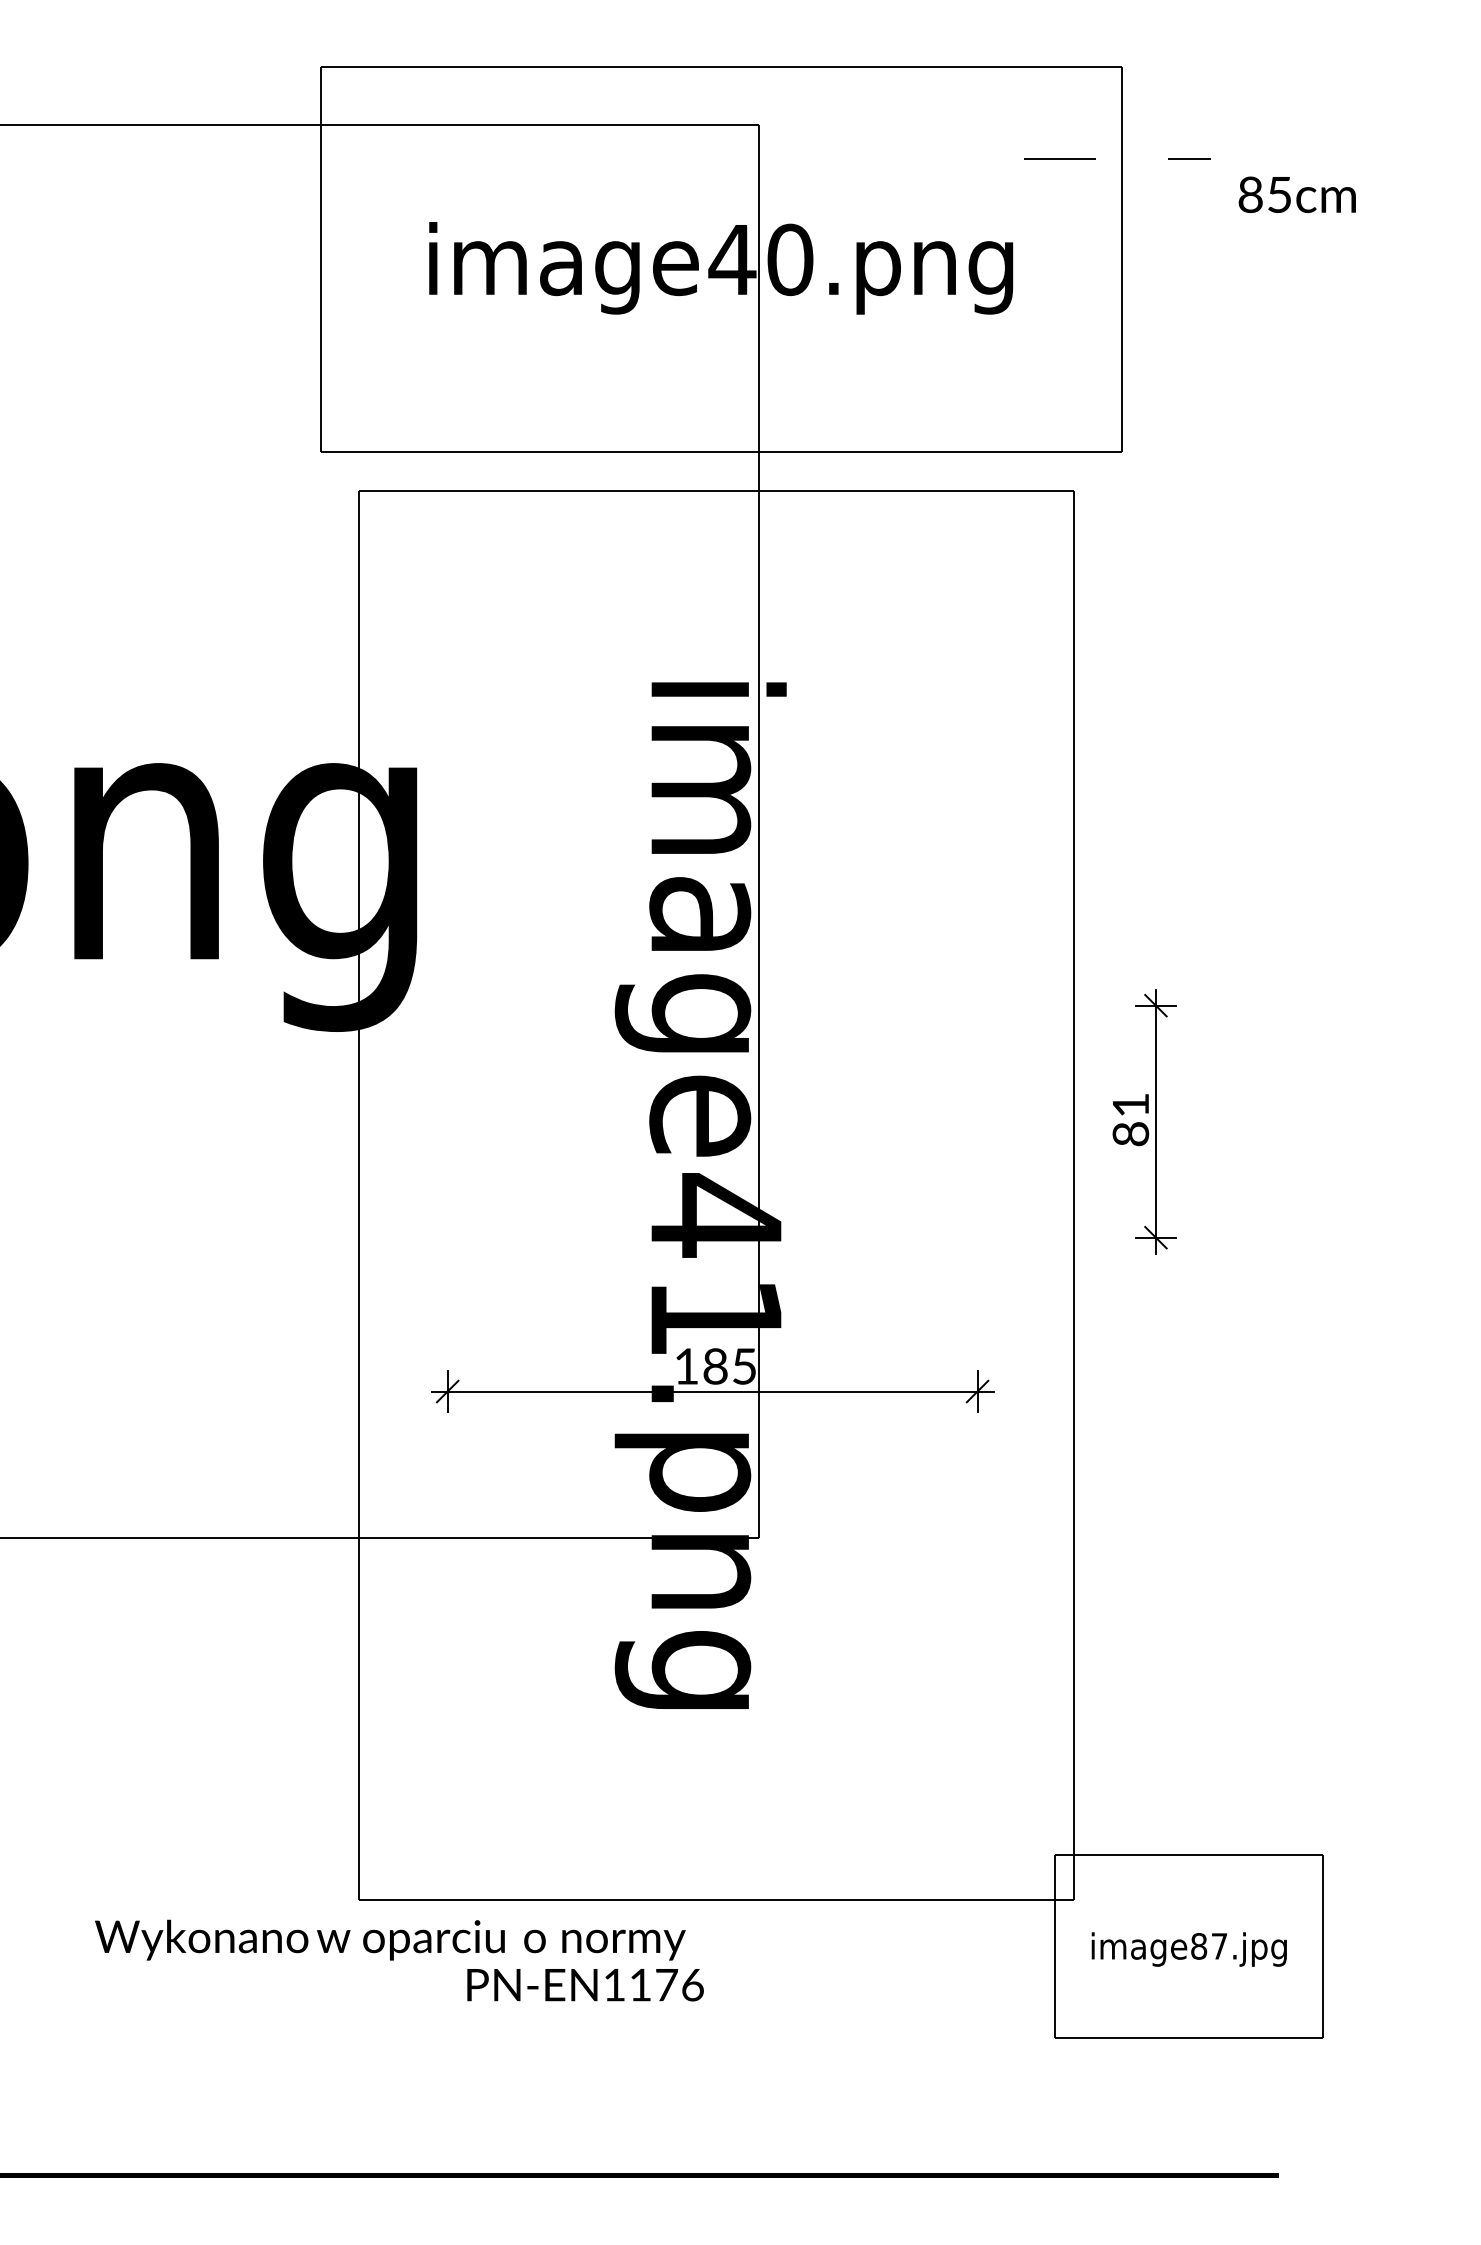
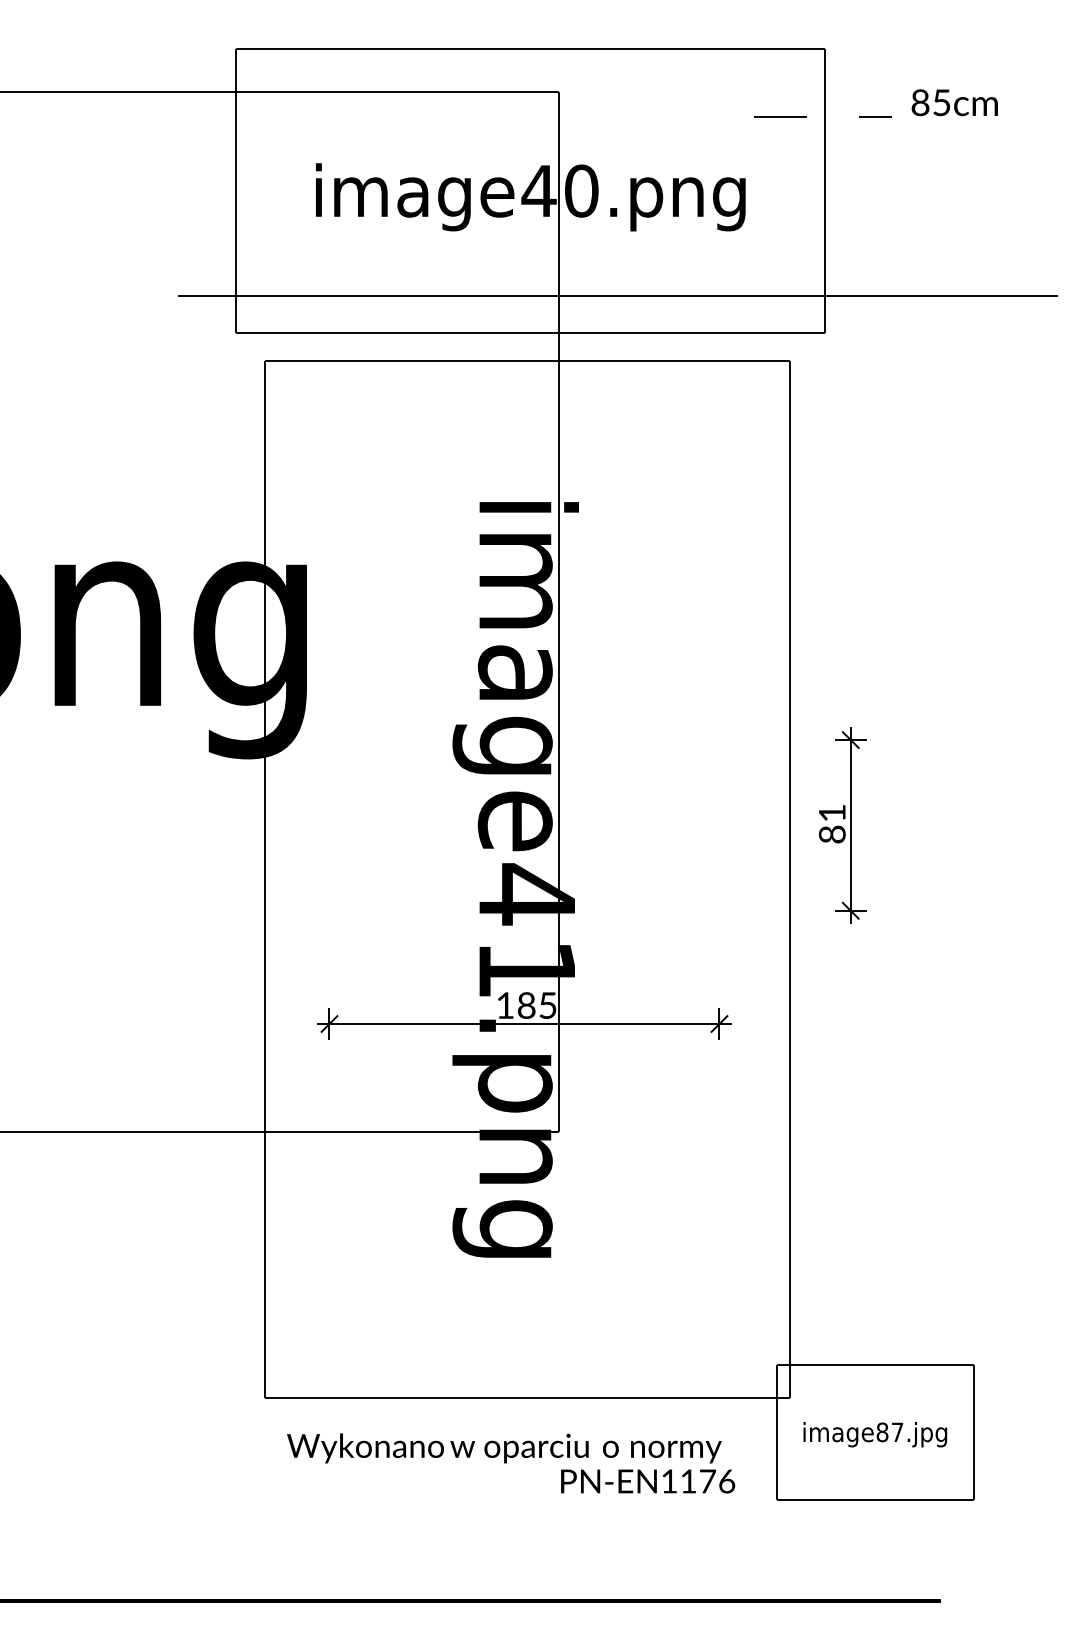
text: (1296, 194) -> (954, 102), moved
line: (839, 402) -> (617, 296), added
text: (399, 1960) -> (511, 1463), moved

